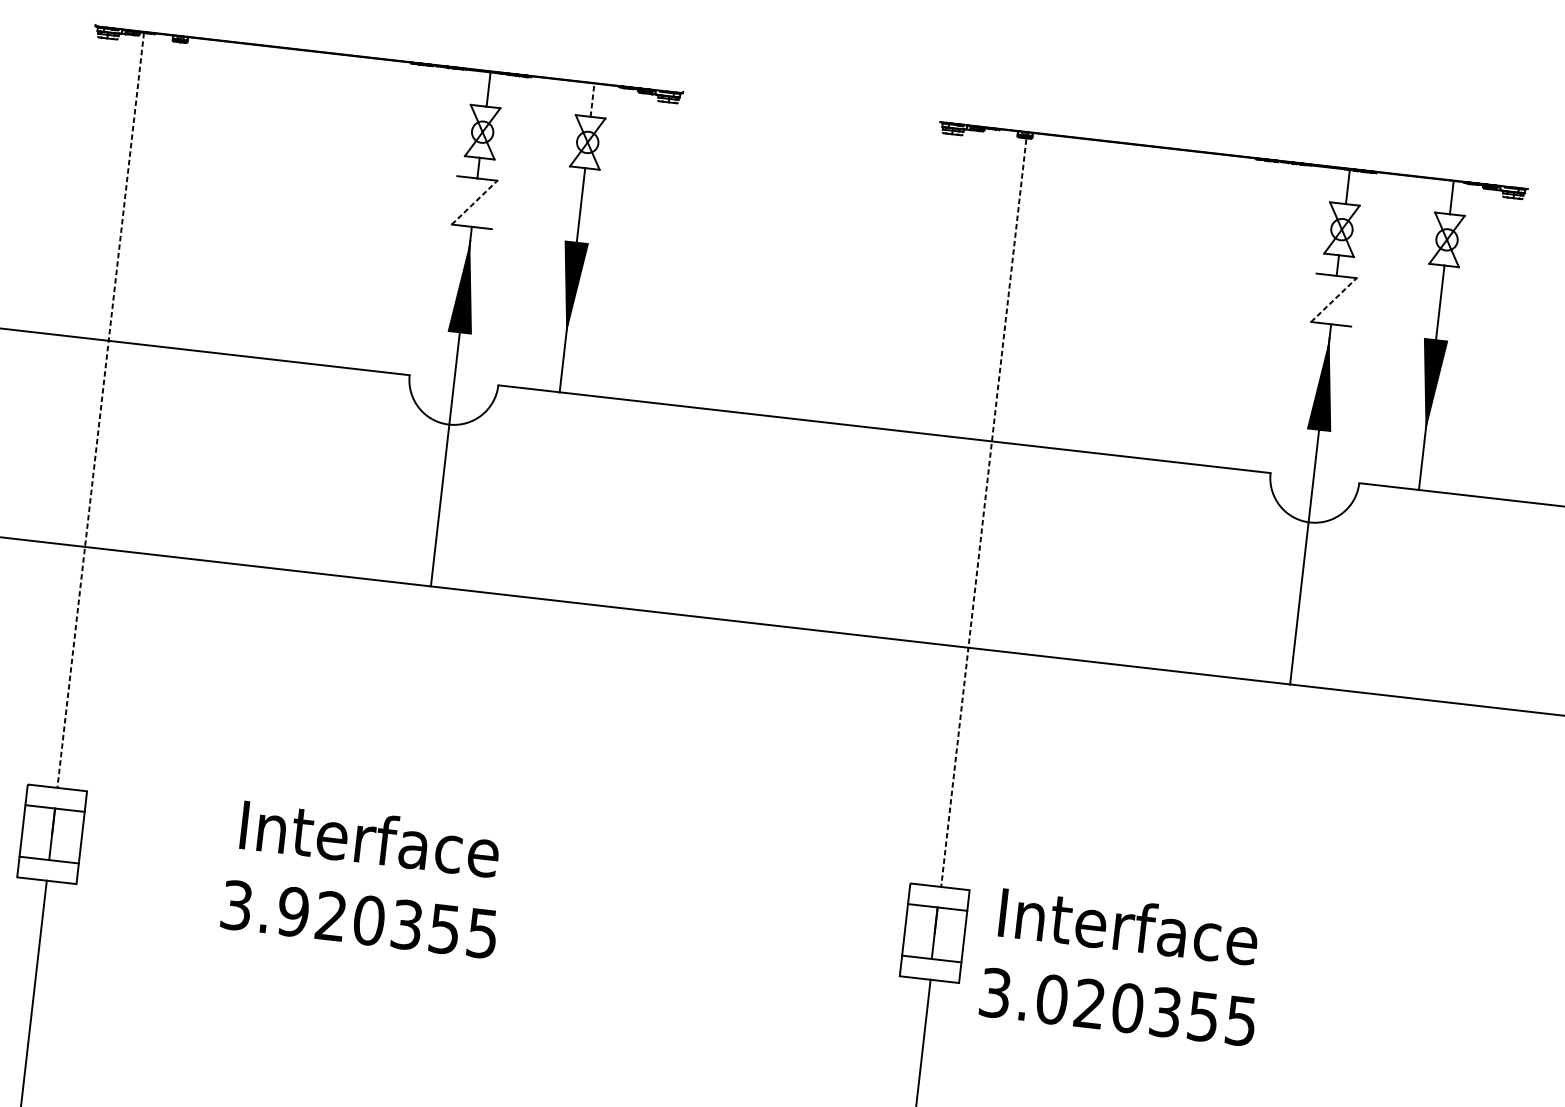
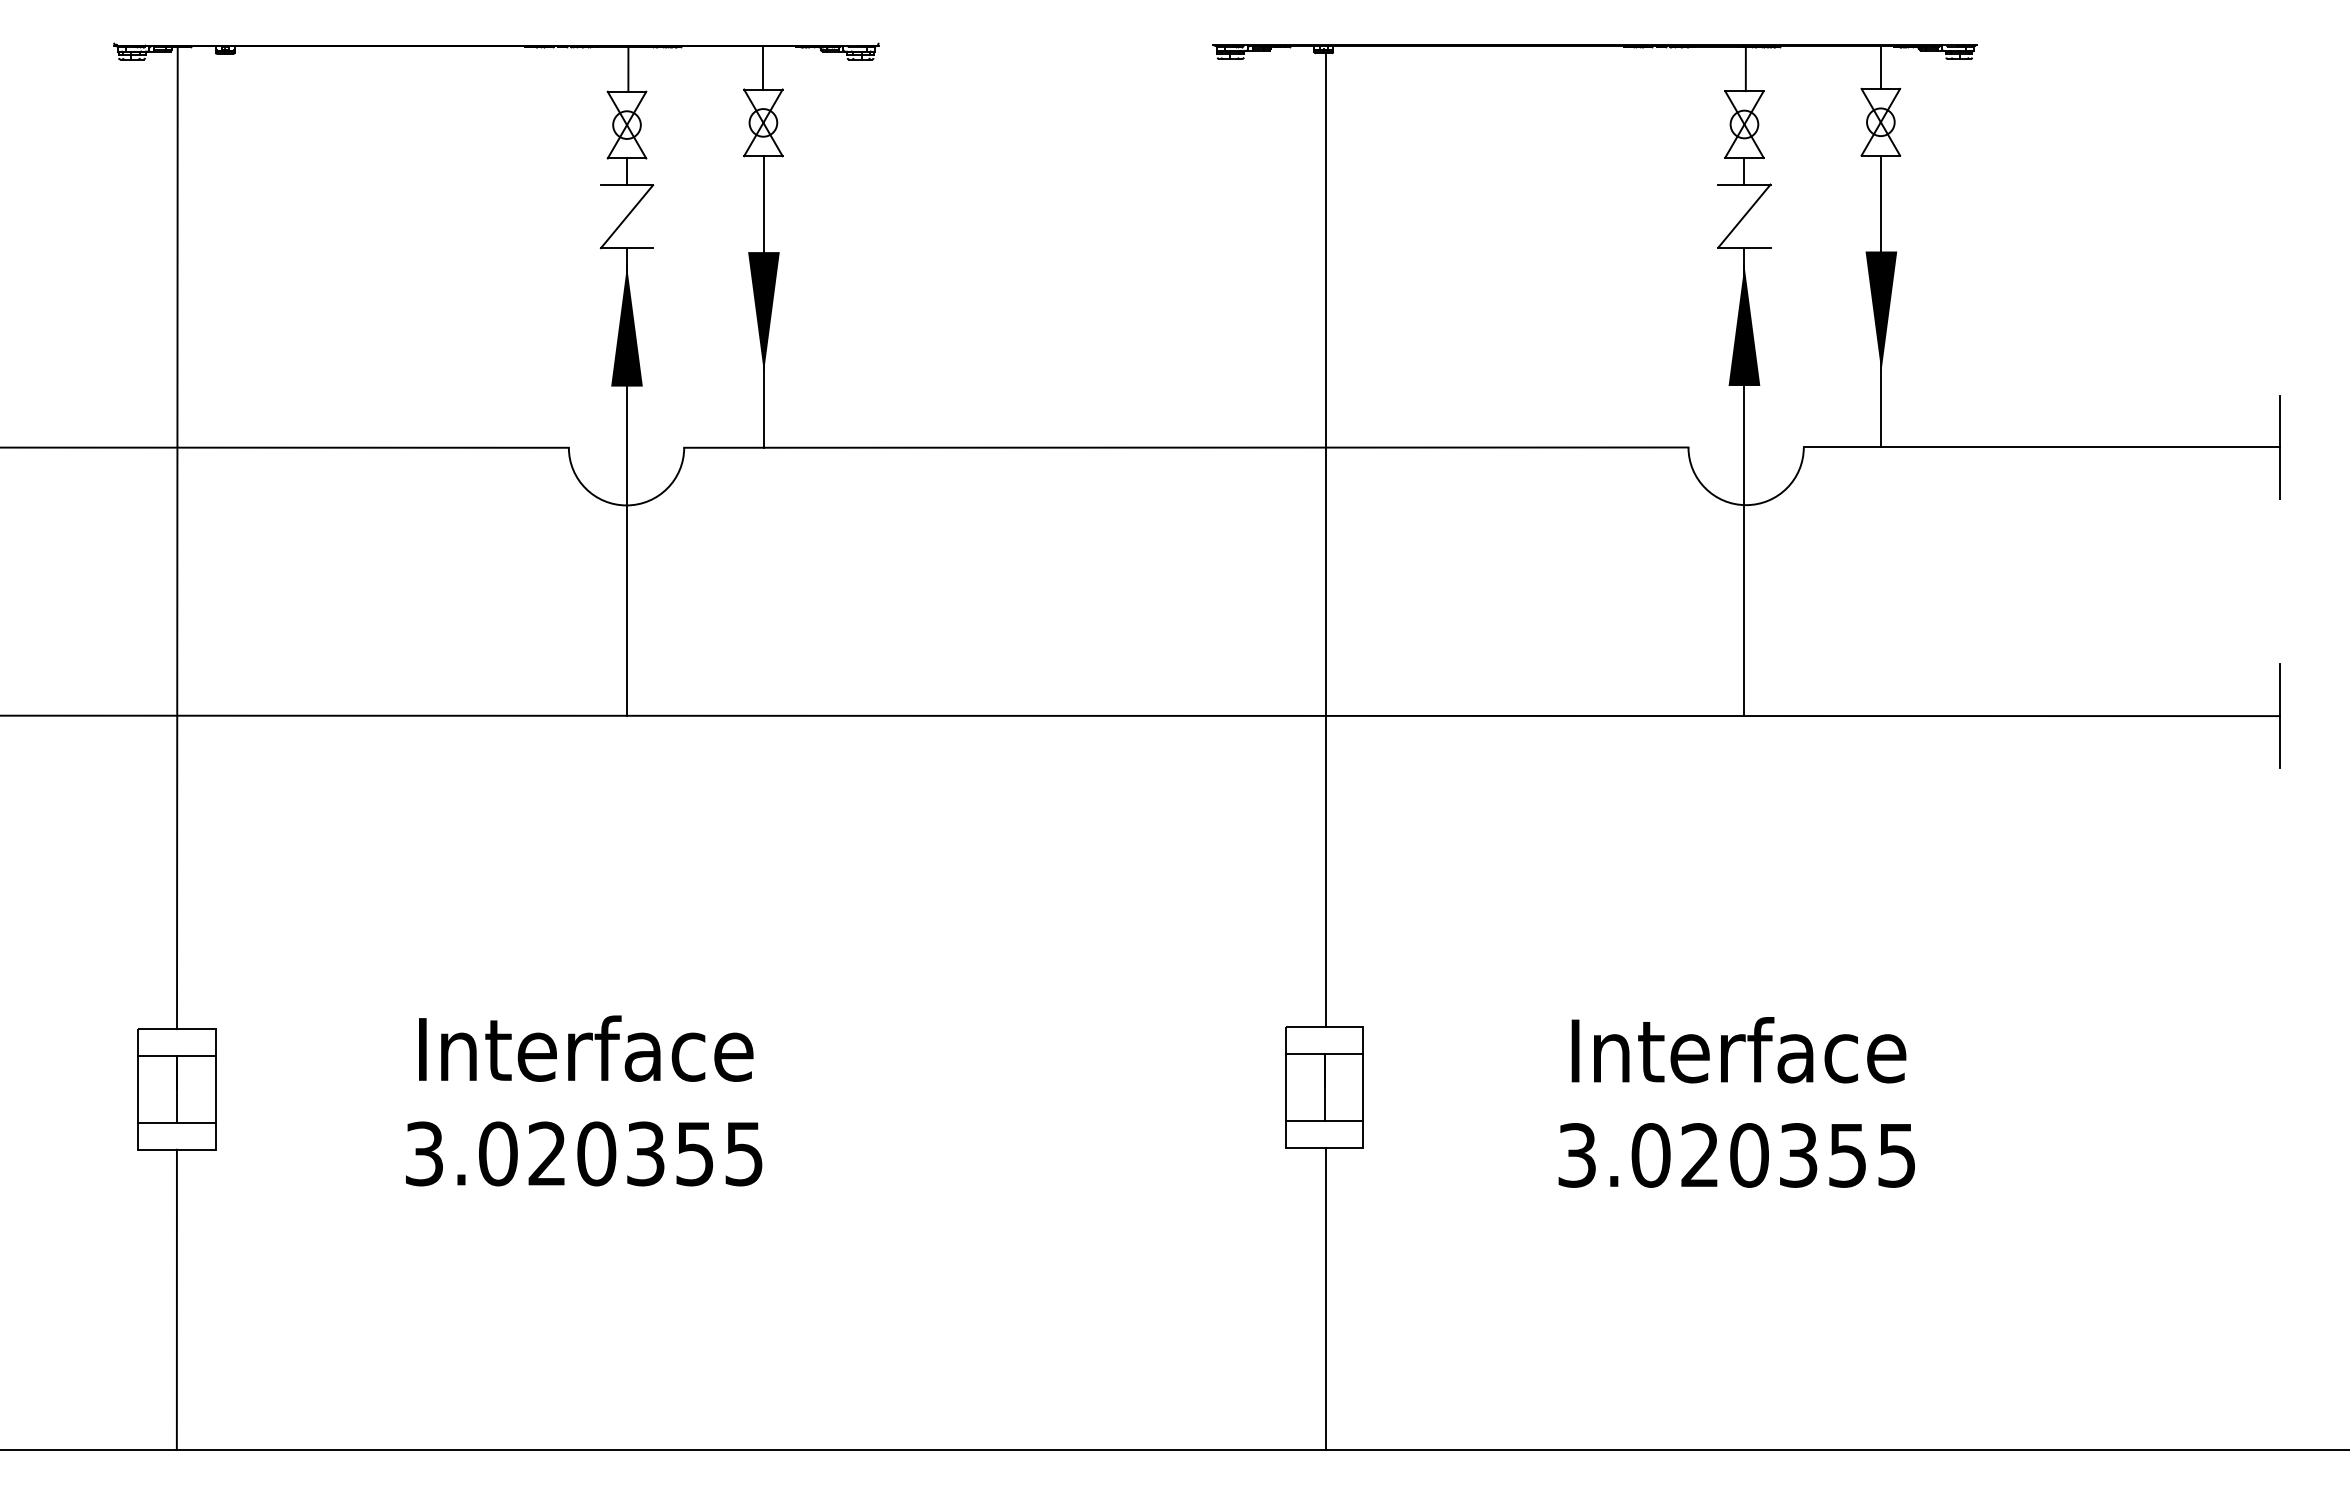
line: (592, 99) -> (763, 67), dashed -> solid
line: (475, 202) -> (627, 216), dashed -> solid
line: (1333, 300) -> (1744, 216), dashed -> solid
line: (100, 410) -> (177, 538), dashed -> solid
line: (984, 513) -> (1326, 541), dashed -> solid
text: (292, 911) -> (497, 1153), 3.920355 -> 3.020355
text: (1122, 966) -> (1736, 1102), moved

